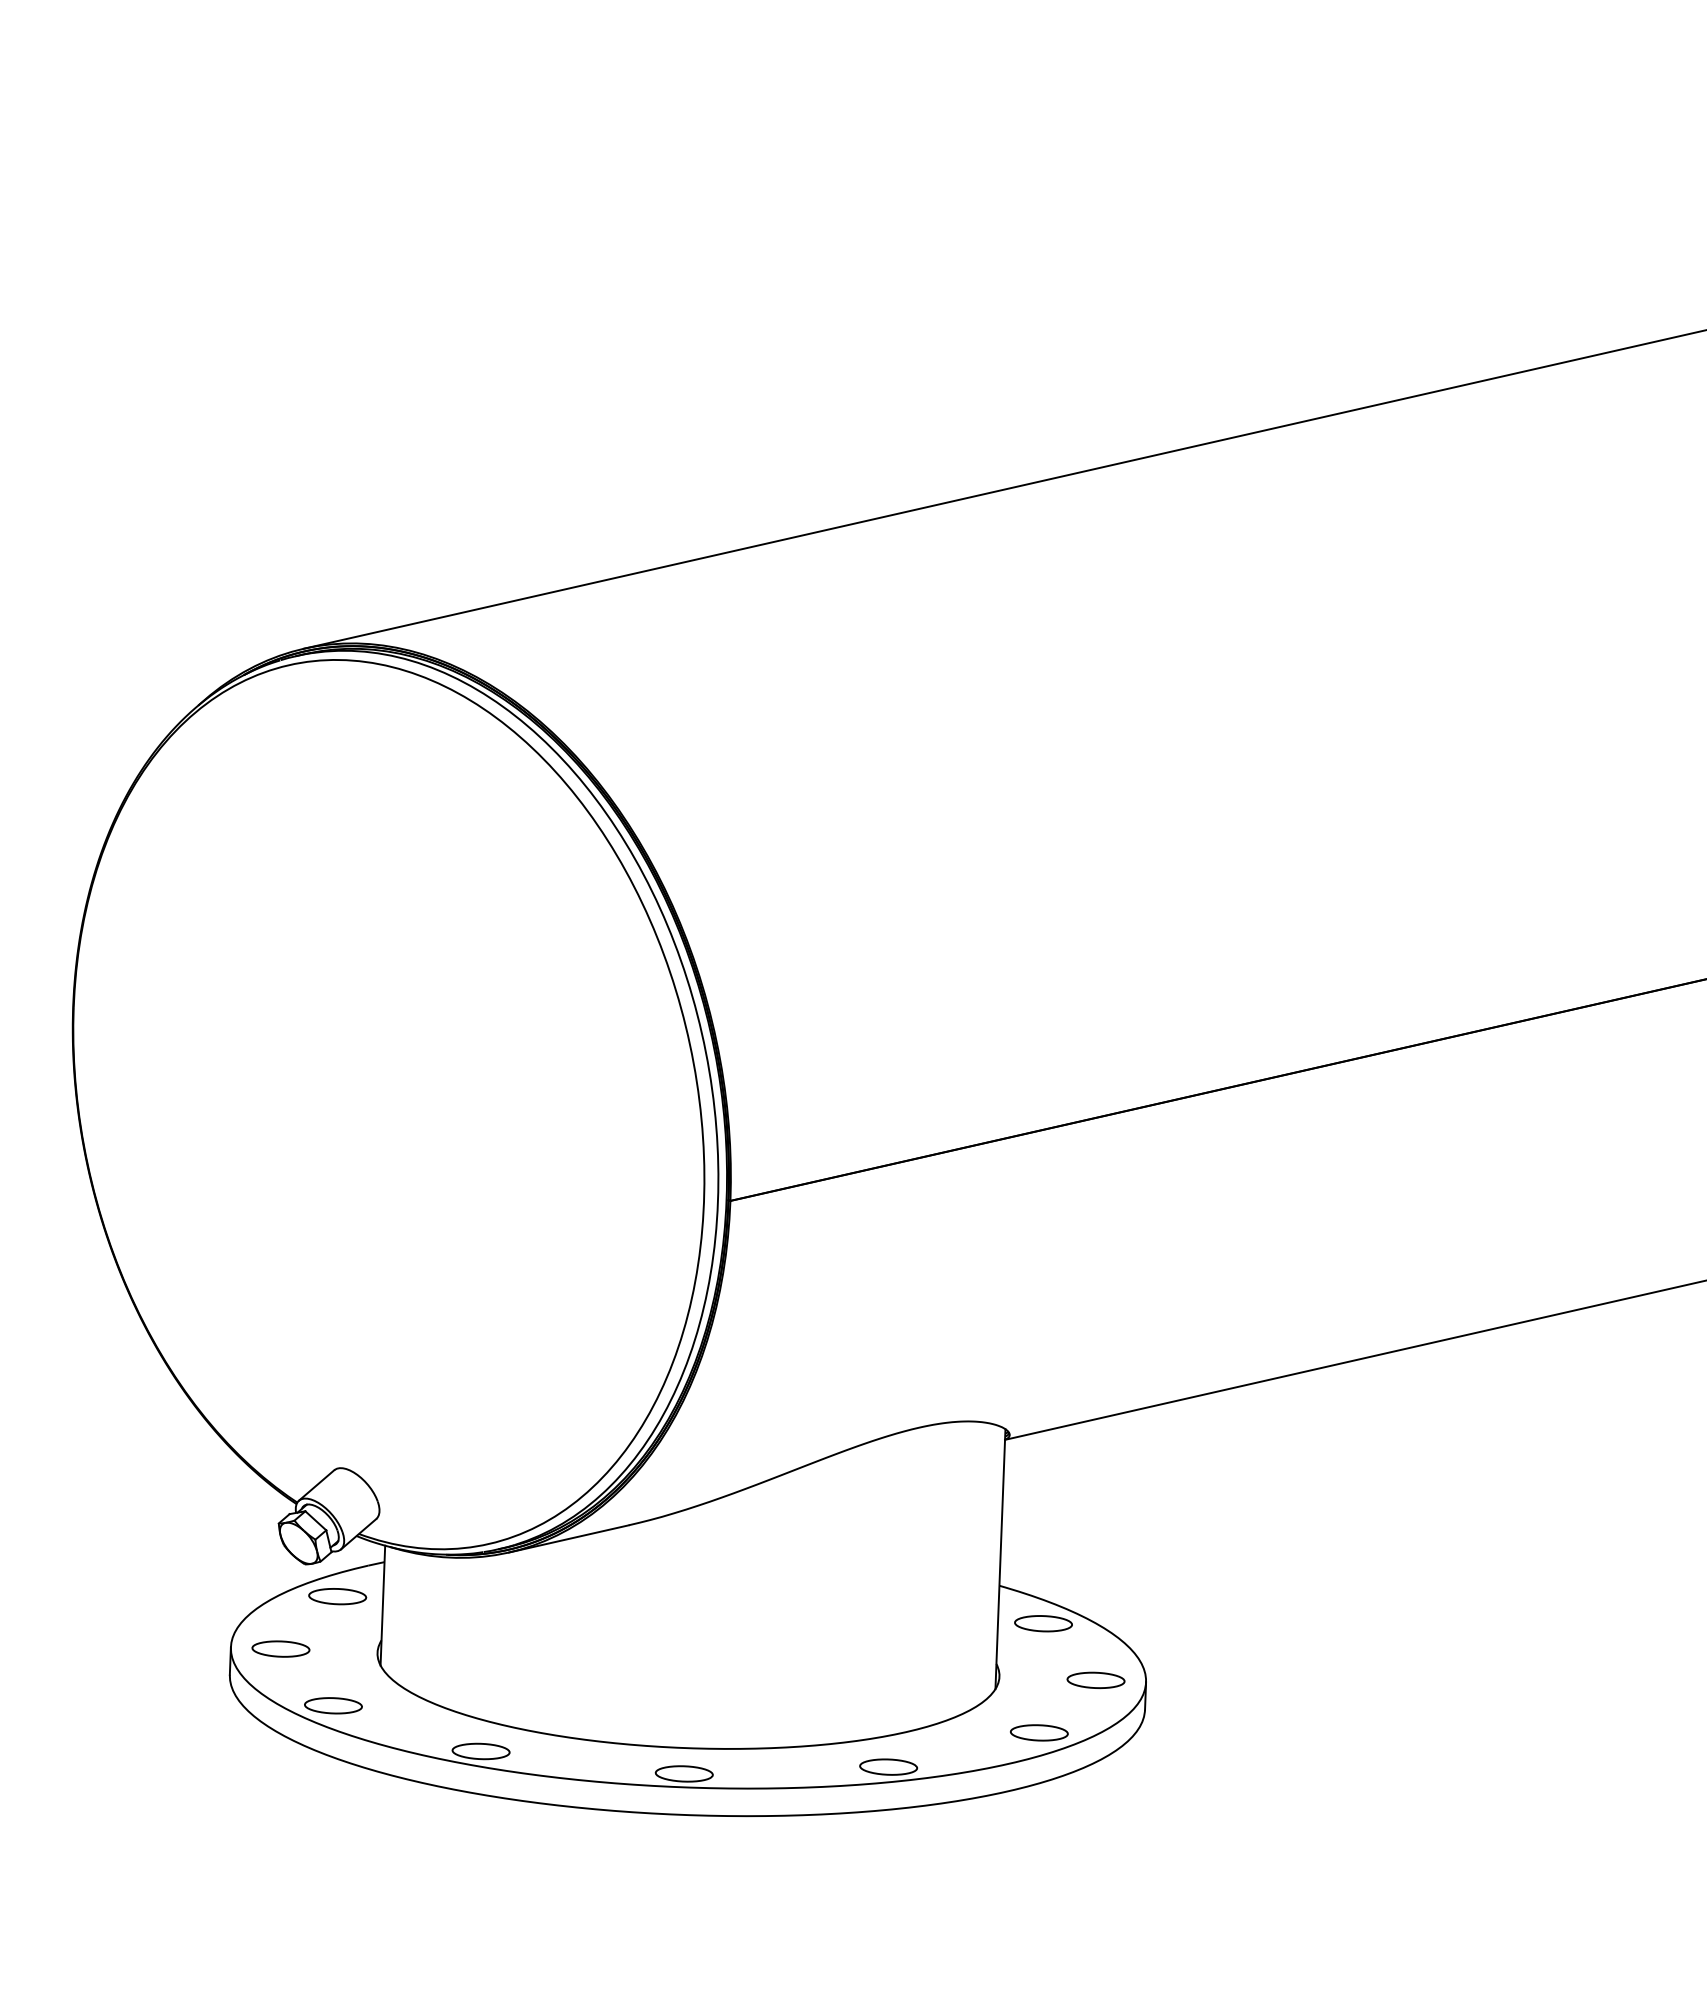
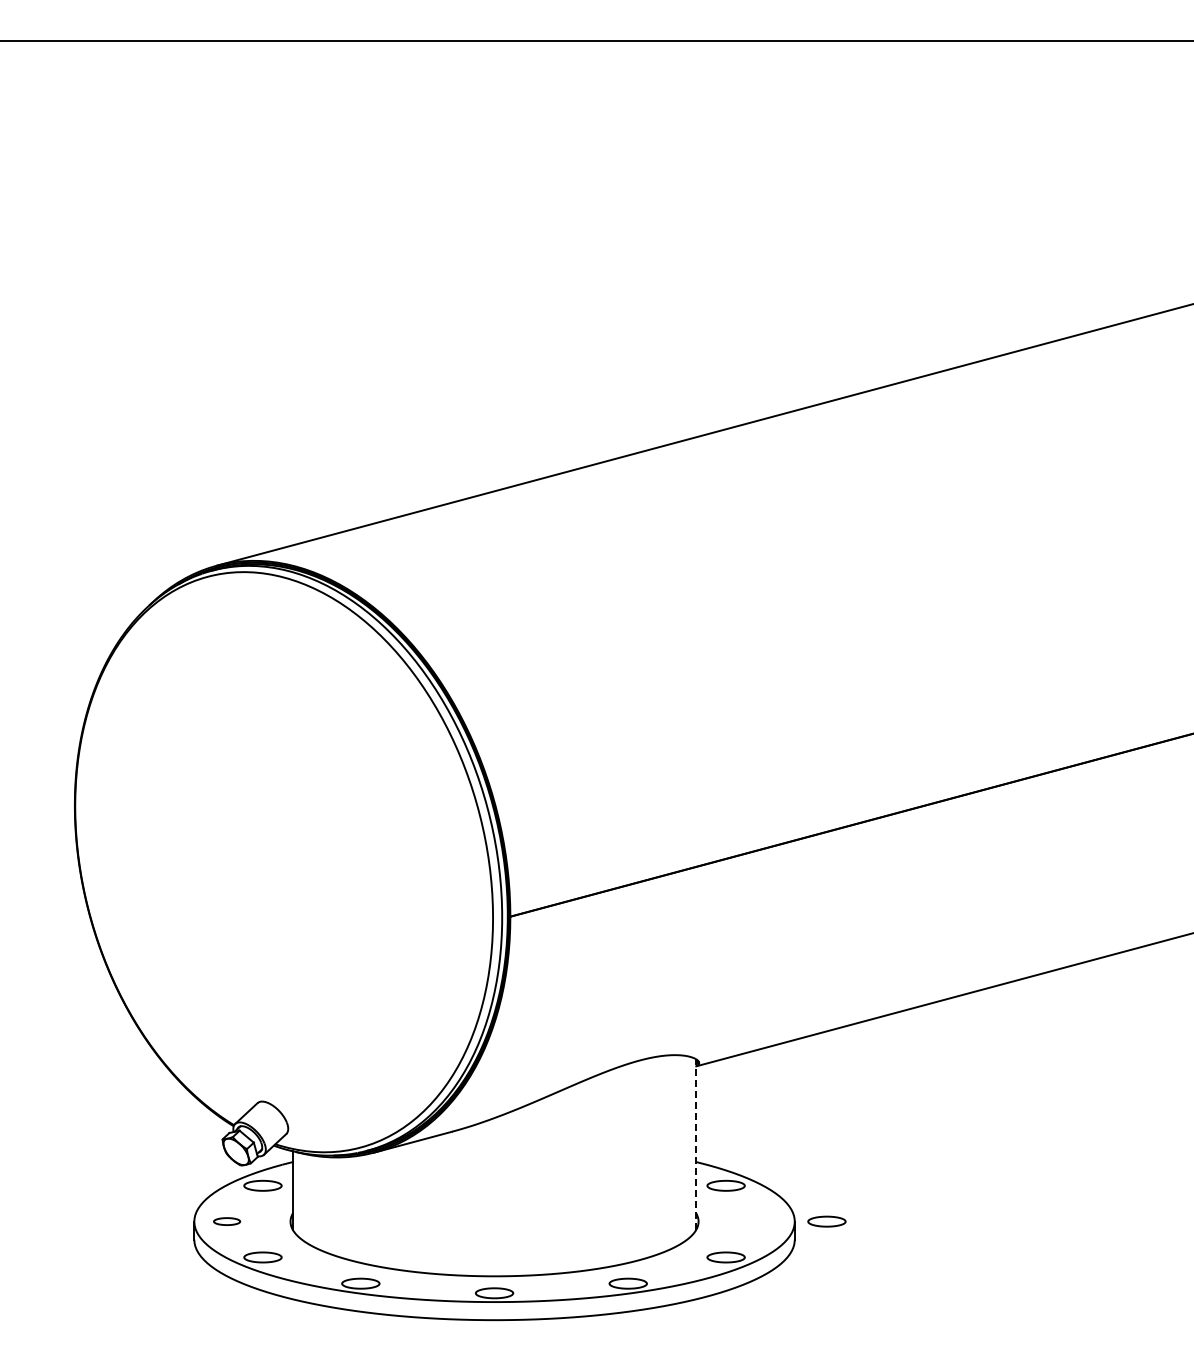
line: (1000, 1558) -> (696, 1144), solid -> dashed
part: (279, 1648) -> (226, 1221), size x0.7
part: (1095, 1680) -> (826, 1221), moved

